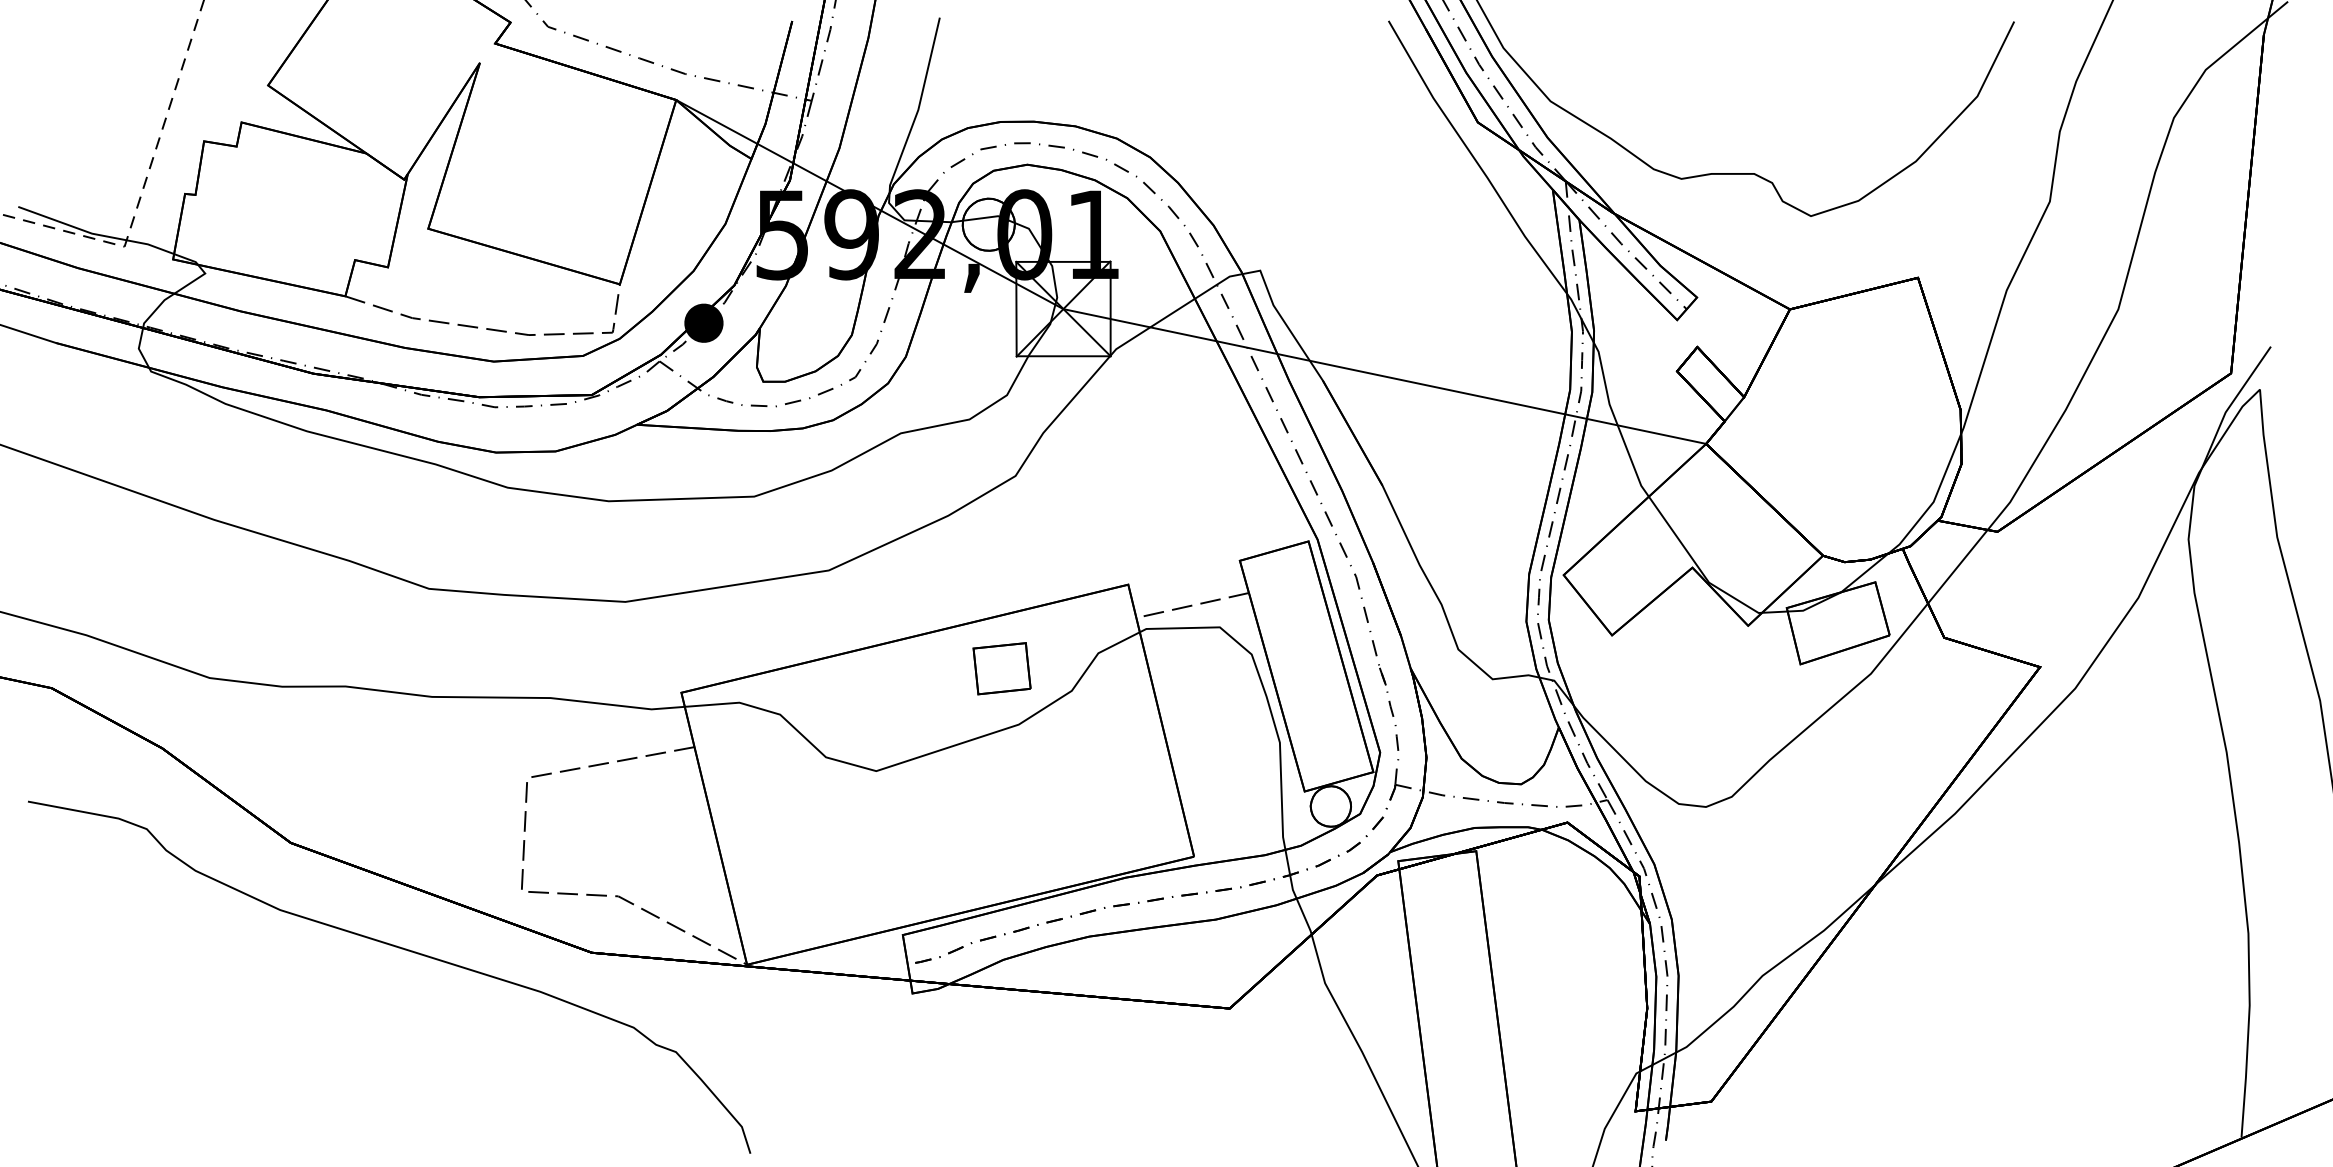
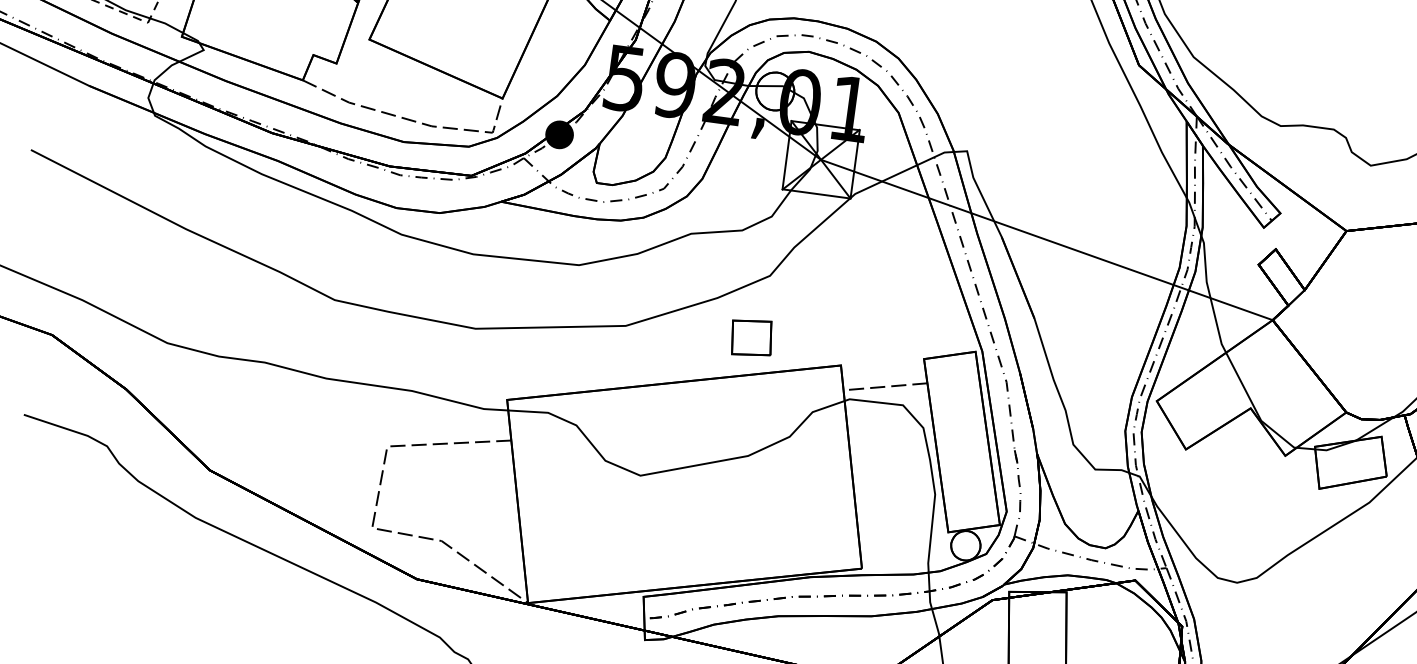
part: (1001, 668) -> (751, 337), moved

